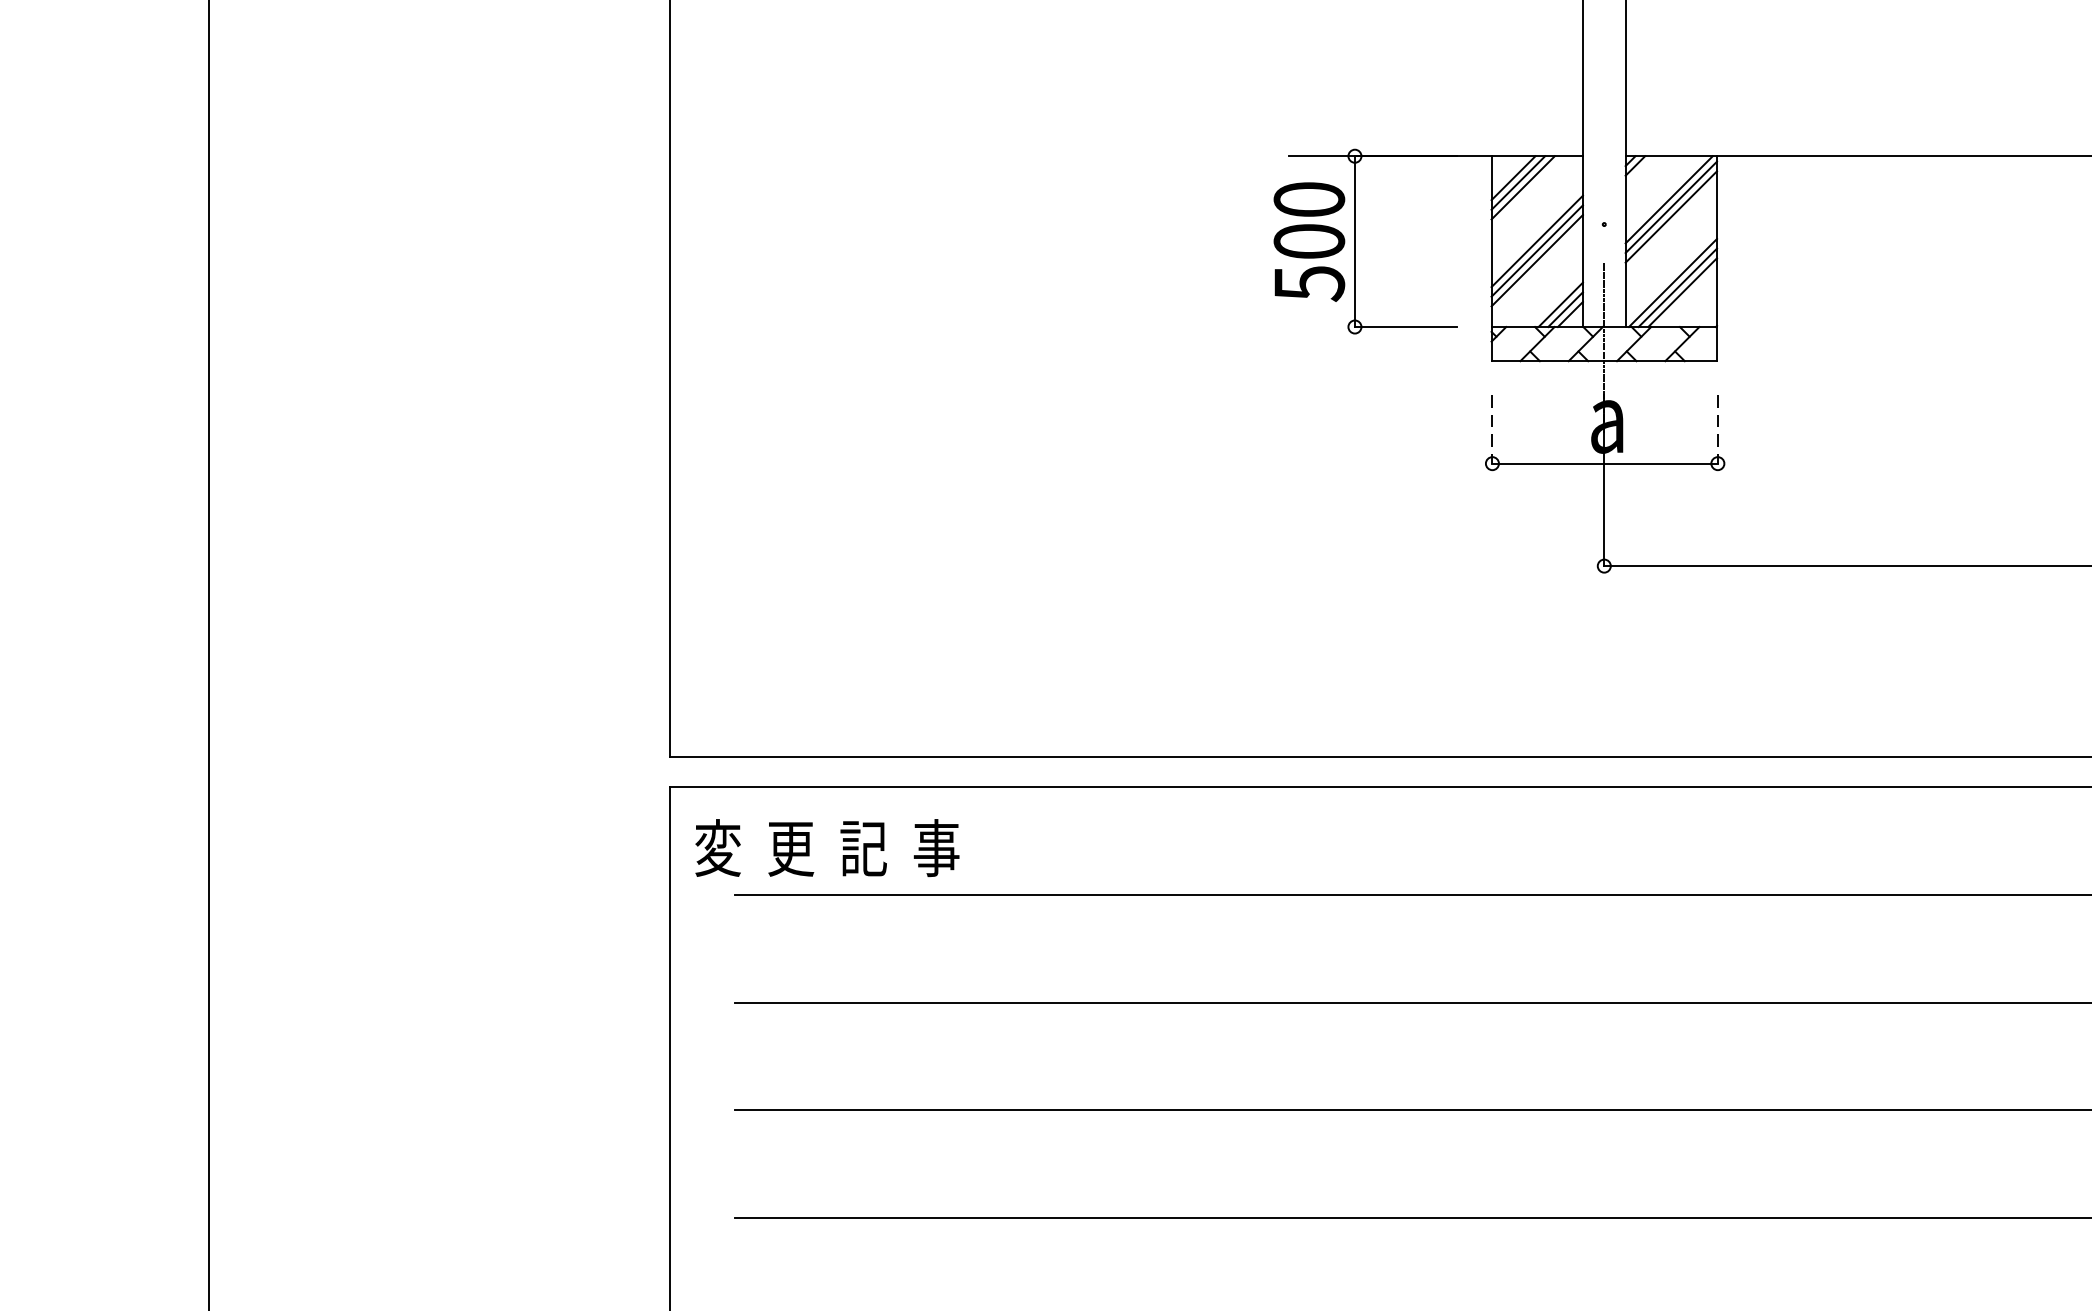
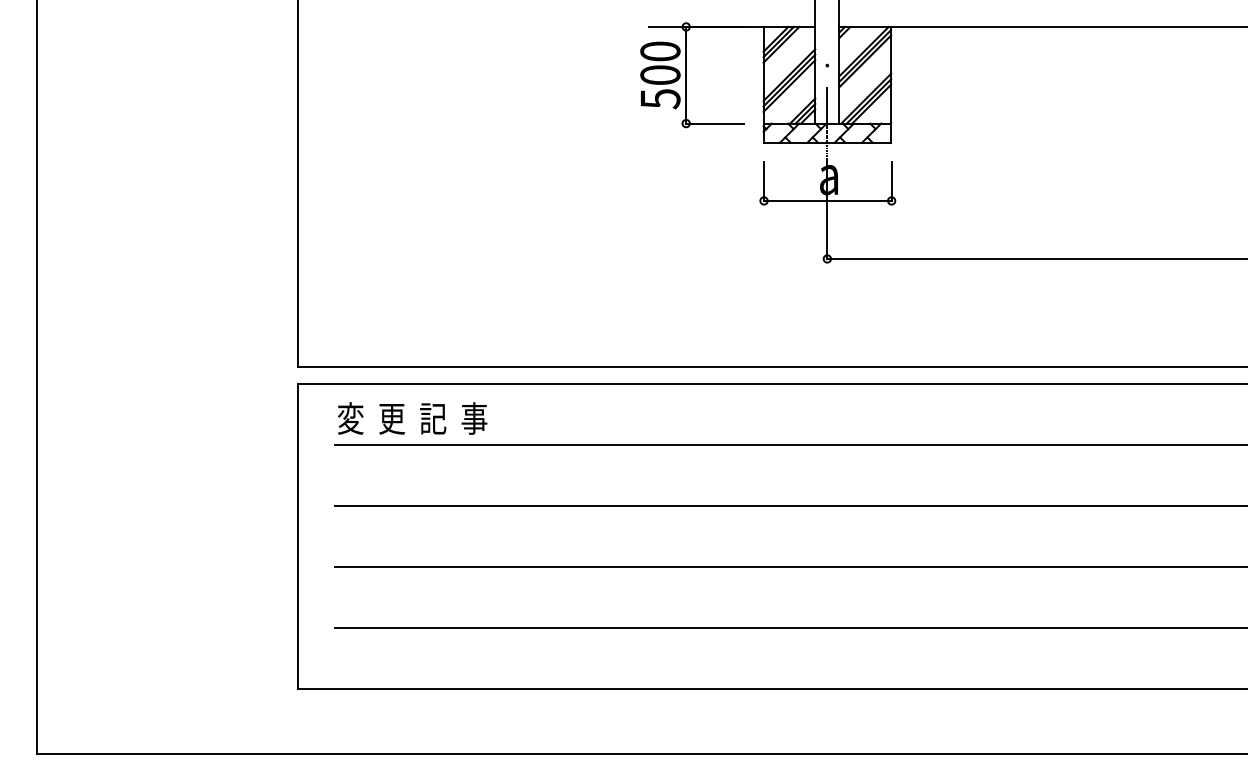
line: (1493, 431) -> (764, 182), dashed -> solid
line: (1717, 431) -> (891, 182), dashed -> solid
text: (827, 848) -> (412, 418), moved

